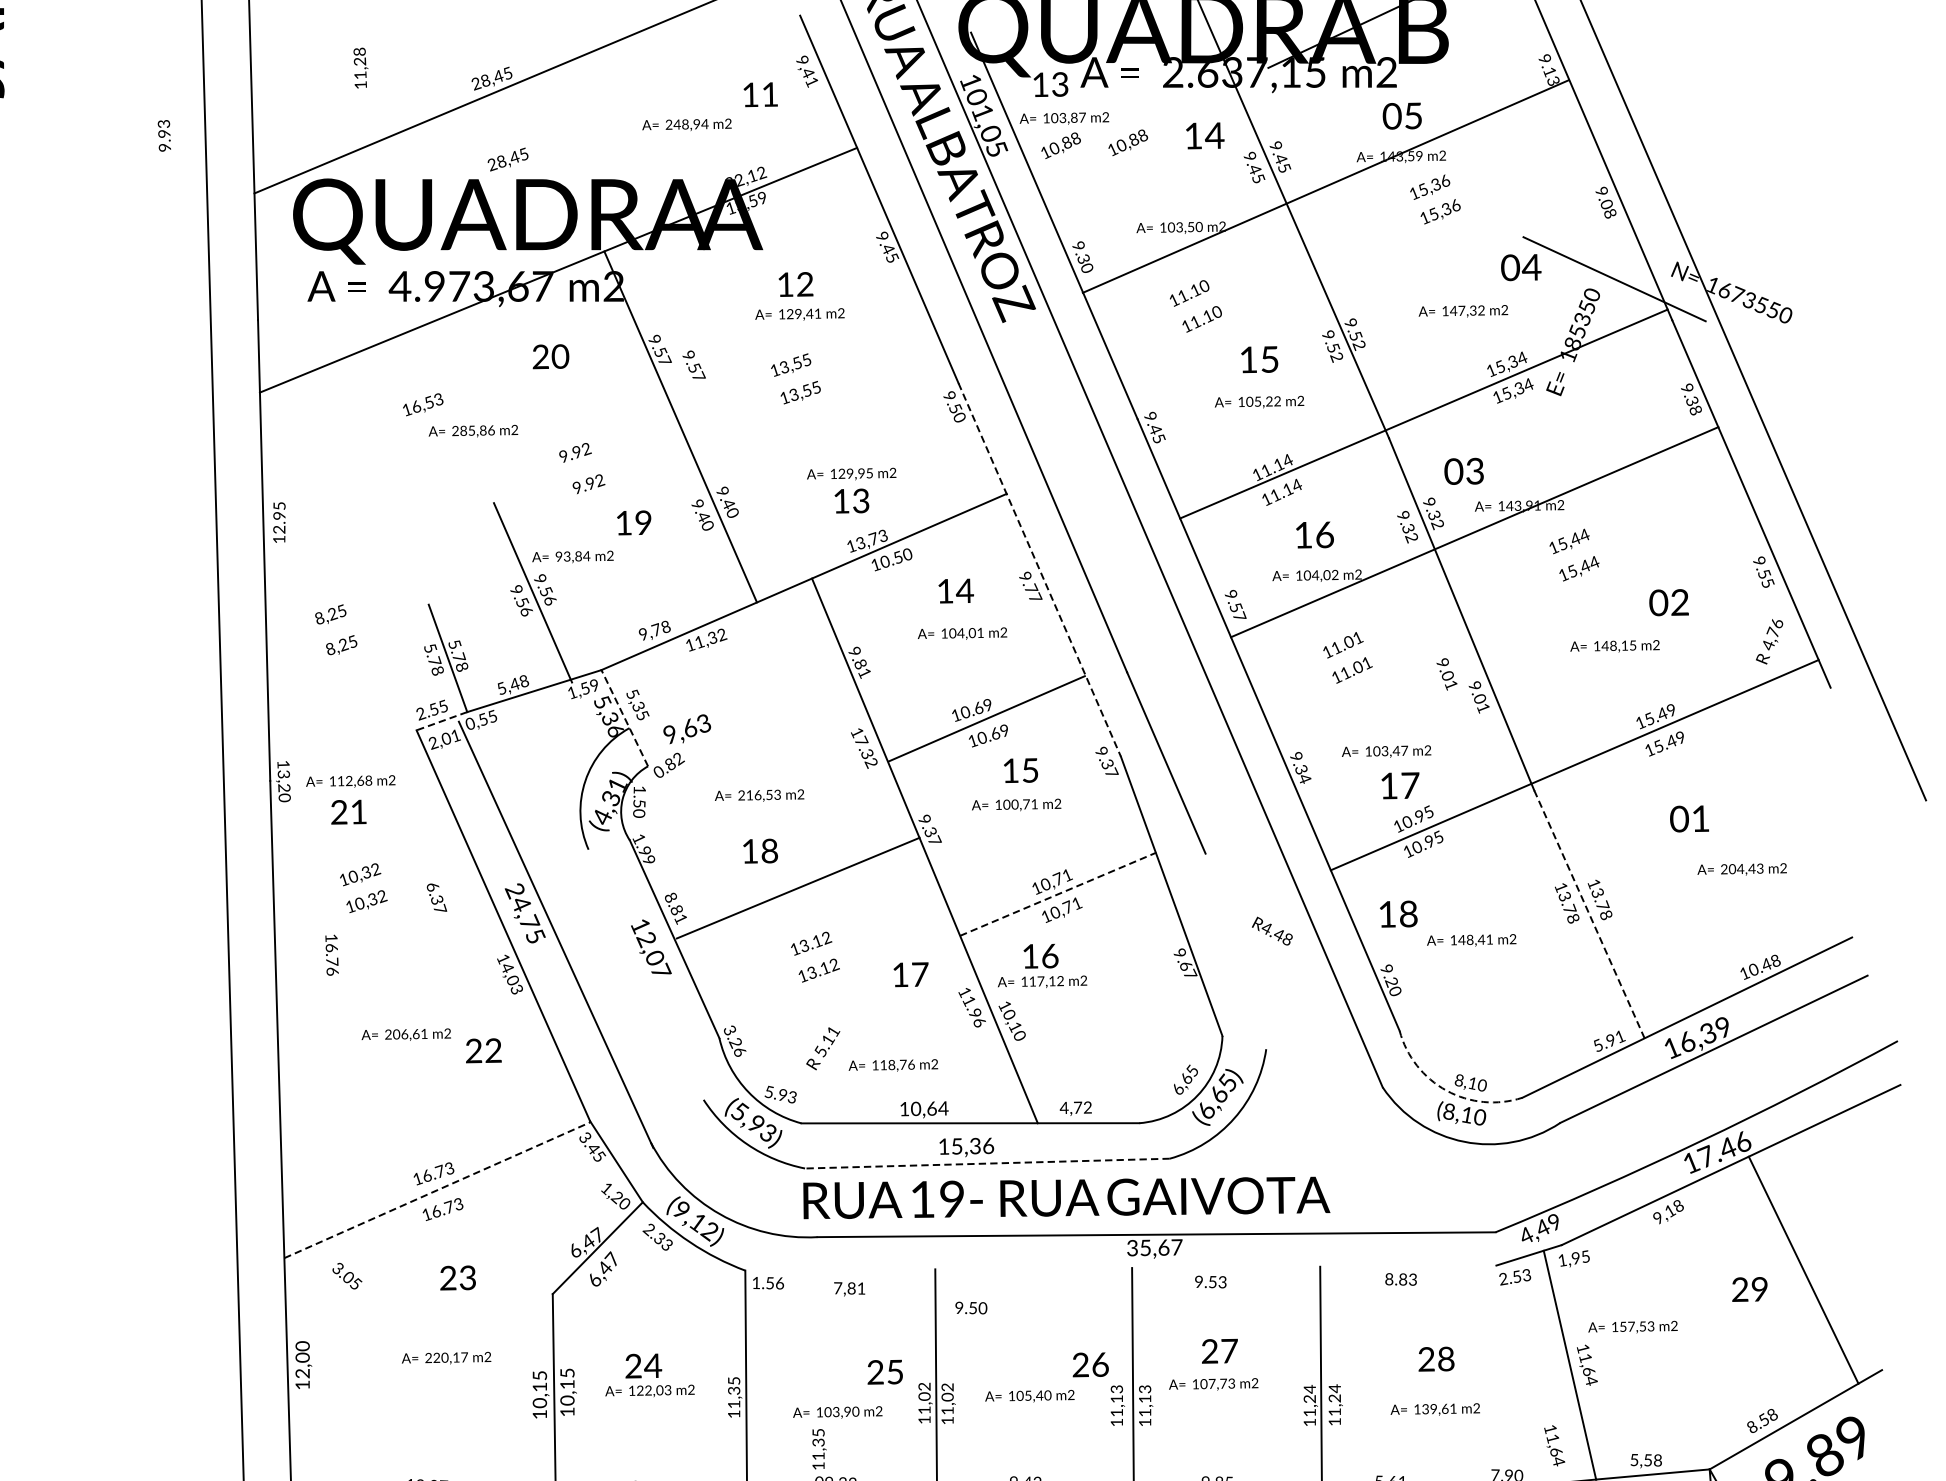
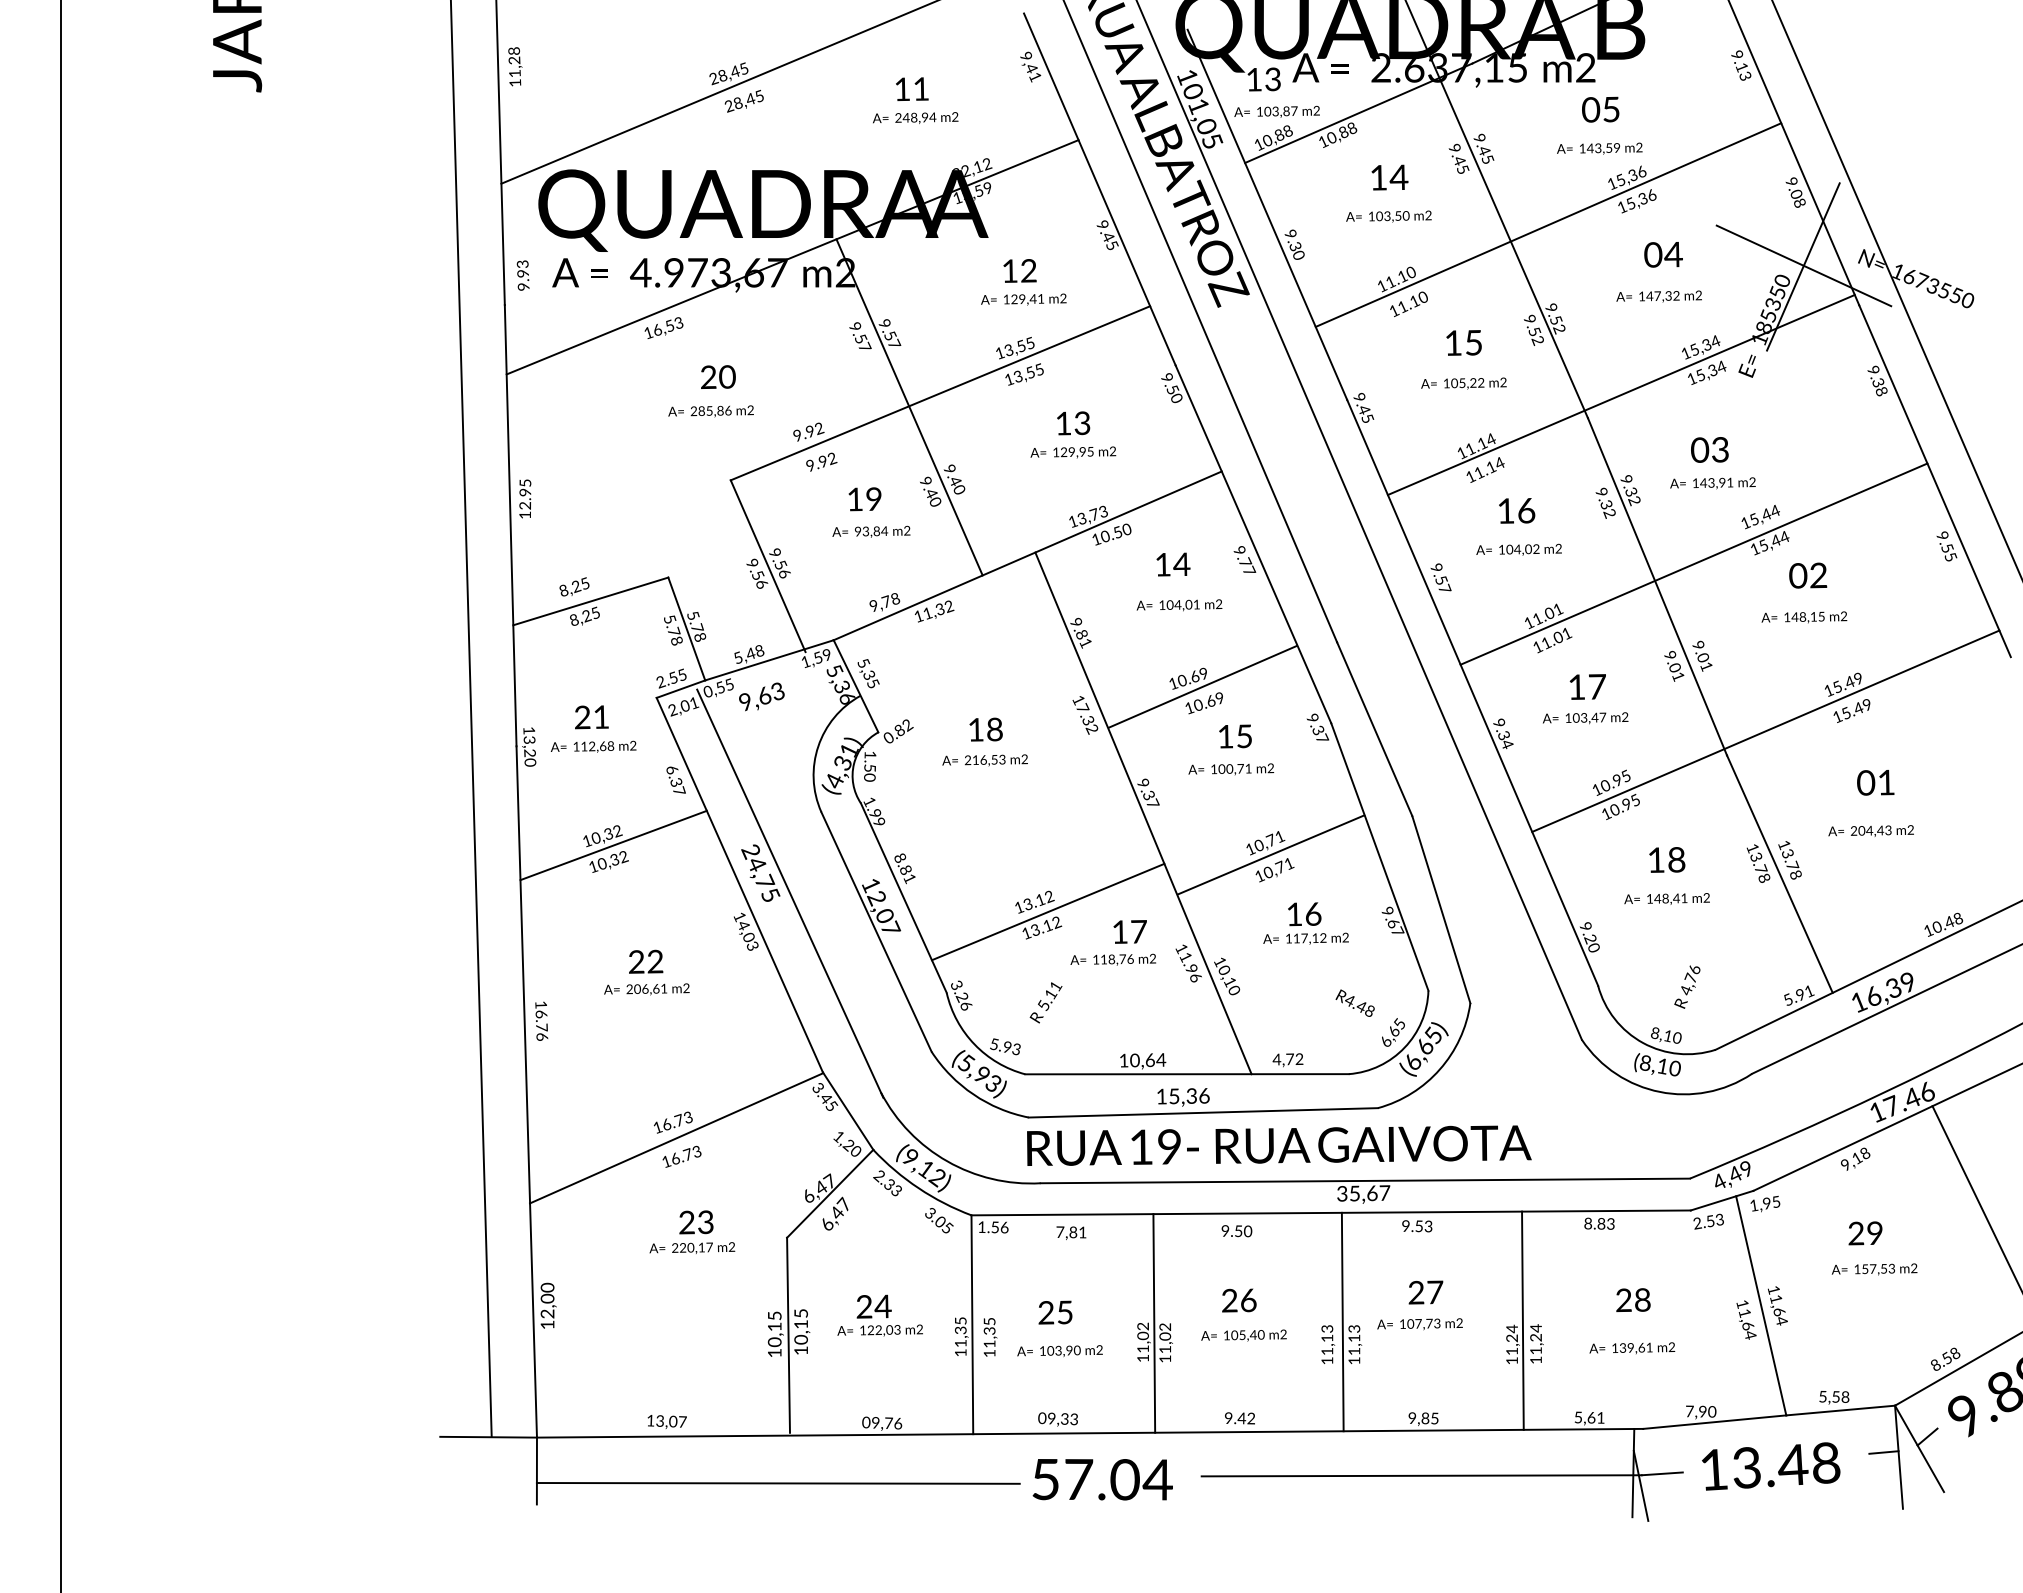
text: (361, 67) -> (515, 66), moved
text: (760, 93) -> (912, 88), moved
line: (1149, 120) -> (1358, 113), added
text: (163, 135) -> (522, 275), moved
text: (1204, 135) -> (1389, 177), moved
text: (507, 158) -> (743, 100), moved
line: (1325, 185) -> (1548, 224), moved
text: (1521, 267) -> (1663, 254), moved
line: (1614, 279) -> (1803, 266), added
text: (551, 356) -> (718, 376), moved
text: (694, 364) -> (860, 335), moved
text: (422, 404) -> (663, 327), moved
line: (712, 412) -> (940, 393), added
text: (1463, 470) -> (1709, 449), moved
text: (851, 501) -> (1073, 423), moved
line: (1474, 531) -> (1693, 563), moved
text: (573, 556) -> (871, 531), moved
line: (1039, 570) -> (1253, 544), dashed -> solid
text: (1669, 602) -> (1808, 575), moved
line: (347, 629) -> (590, 601), added
text: (1769, 641) -> (1687, 986), moved
text: (1447, 673) -> (1702, 655), moved
line: (624, 717) -> (855, 685), dashed -> solid
line: (441, 721) -> (680, 689), dashed -> solid
text: (686, 728) -> (761, 696), moved
text: (1400, 785) -> (1587, 686), moved
text: (348, 812) -> (591, 717), moved
text: (759, 851) -> (985, 729), moved
text: (1741, 868) -> (1870, 830), moved
line: (371, 884) -> (613, 845), added
line: (797, 887) -> (1047, 911), moved
line: (1058, 893) -> (1271, 854), dashed -> solid
text: (436, 896) -> (675, 779), moved
text: (1399, 913) -> (1667, 859), moved
line: (1589, 914) -> (1779, 874), dashed -> solid
text: (1271, 930) -> (1354, 1002), moved
line: (1236, 951) -> (1441, 909), added
text: (331, 954) -> (541, 1020), moved
text: (1041, 965) -> (1305, 923), moved
line: (646, 974) -> (876, 931), added
text: (484, 1050) -> (646, 961), moved
text: (892, 1065) -> (1112, 959), moved
arc: (1447, 1091) -> (1643, 1043), dashed -> solid
line: (987, 1163) -> (1203, 1112), dashed -> solid
line: (438, 1190) -> (677, 1138), dashed -> solid
line: (1120, 1267) -> (1330, 1212), added
text: (347, 1276) -> (939, 1220), moved
text: (1749, 1289) -> (1865, 1233), moved
text: (970, 1308) -> (1236, 1231), moved
text: (1632, 1327) -> (1874, 1269), moved
text: (446, 1357) -> (692, 1247), moved
text: (1090, 1364) -> (1239, 1300), moved
text: (885, 1372) -> (1055, 1312), moved
text: (1554, 1445) -> (1746, 1319), moved
text: (819, 1449) -> (990, 1337), moved

